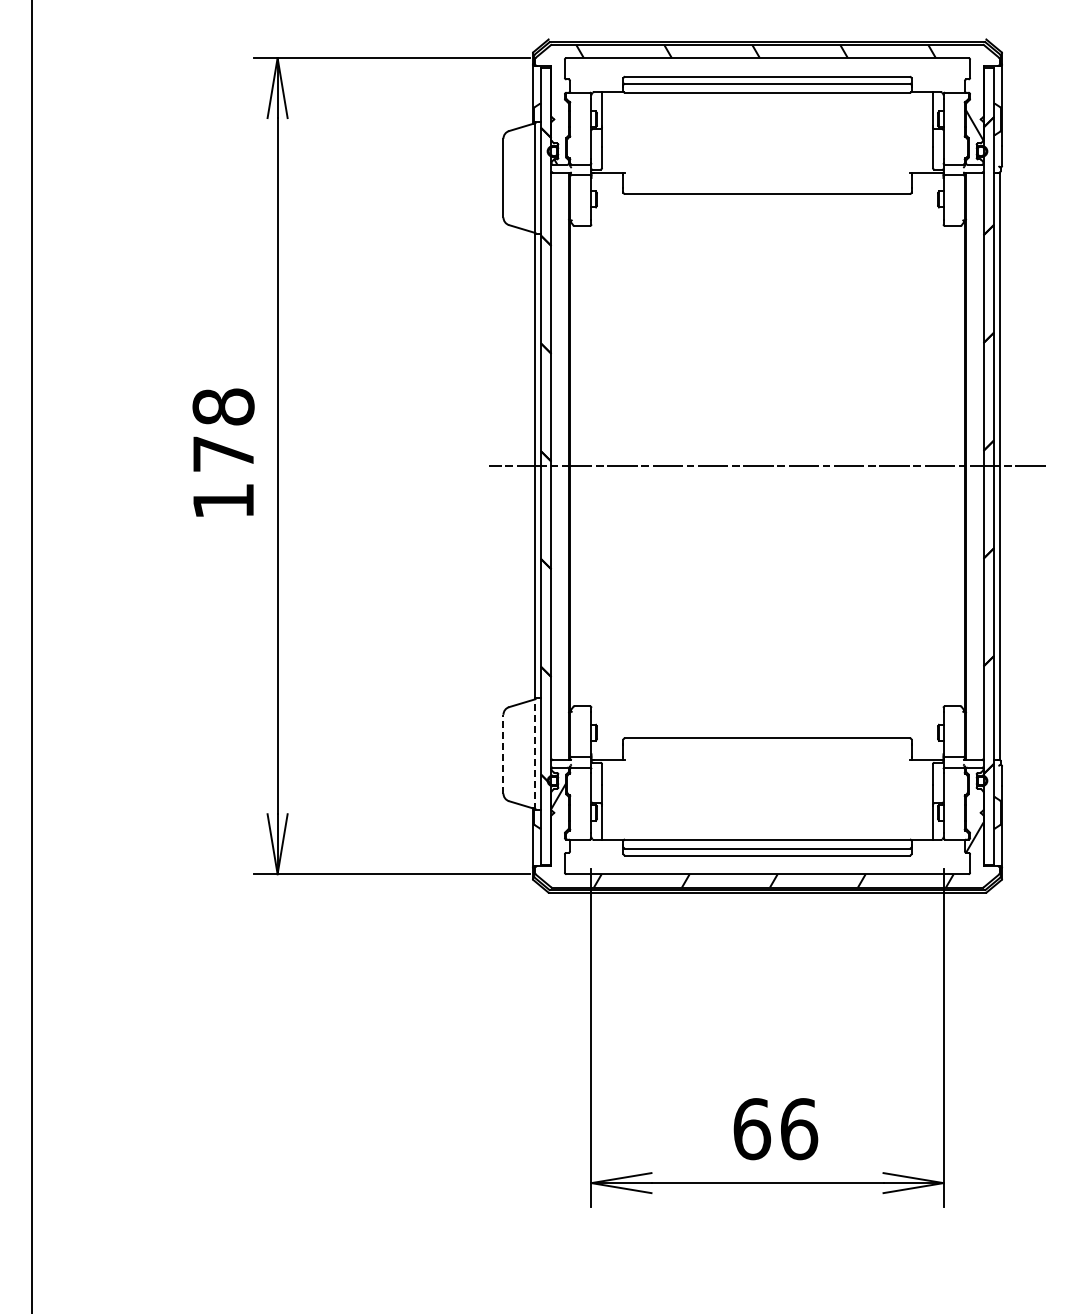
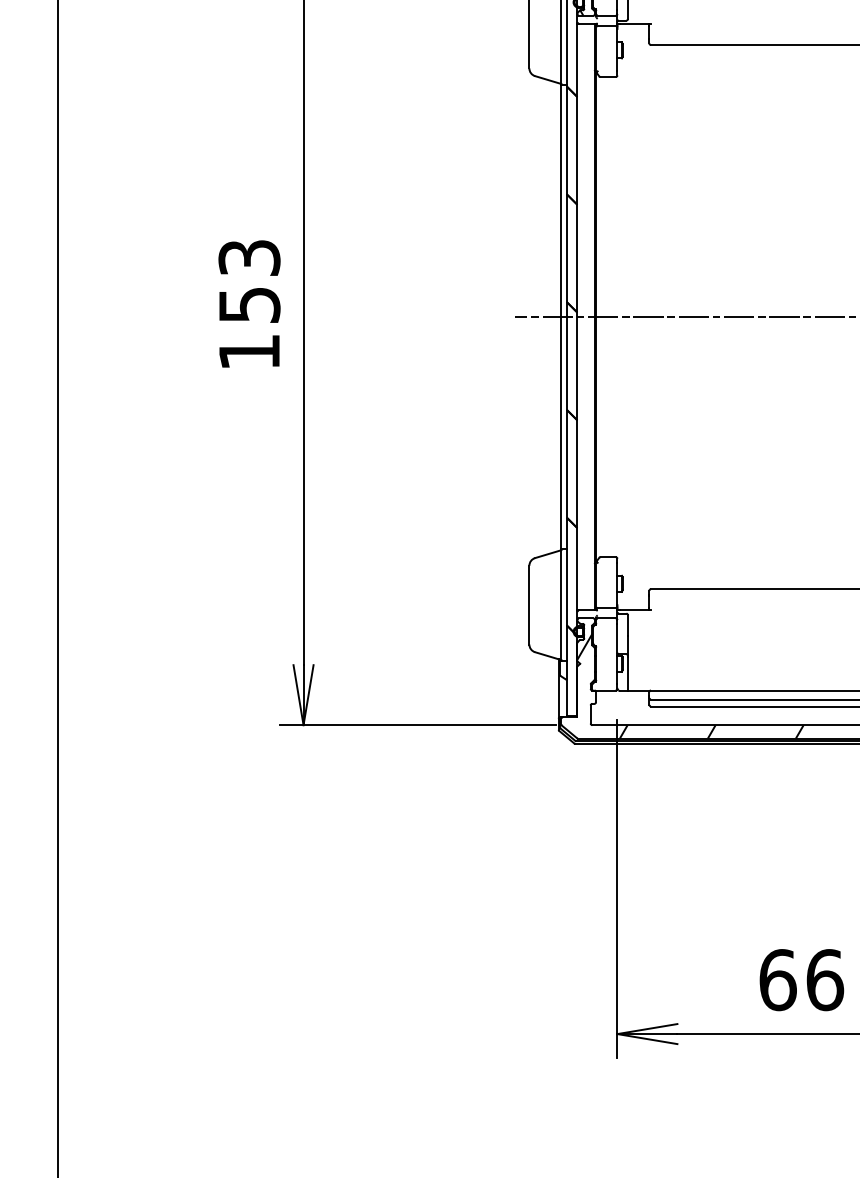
text: (223, 429) -> (249, 280), 178 -> 153
line: (503, 753) -> (529, 604), dashed -> solid
line: (535, 753) -> (561, 604), dashed -> solid

